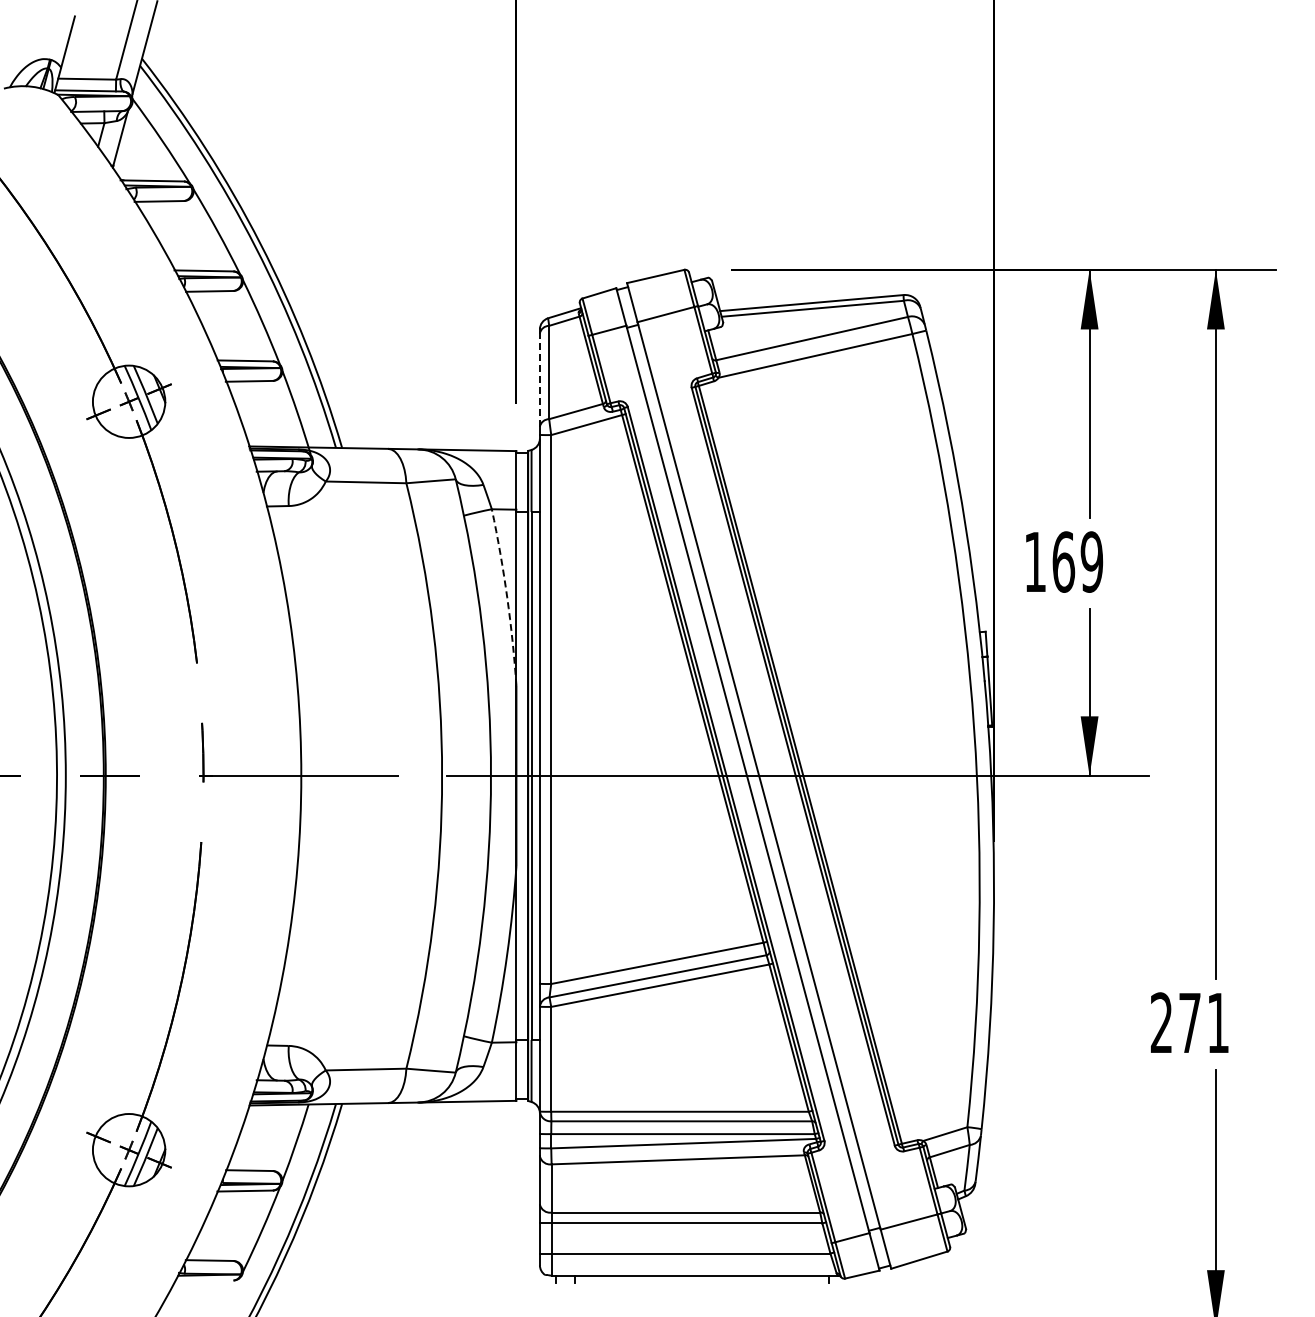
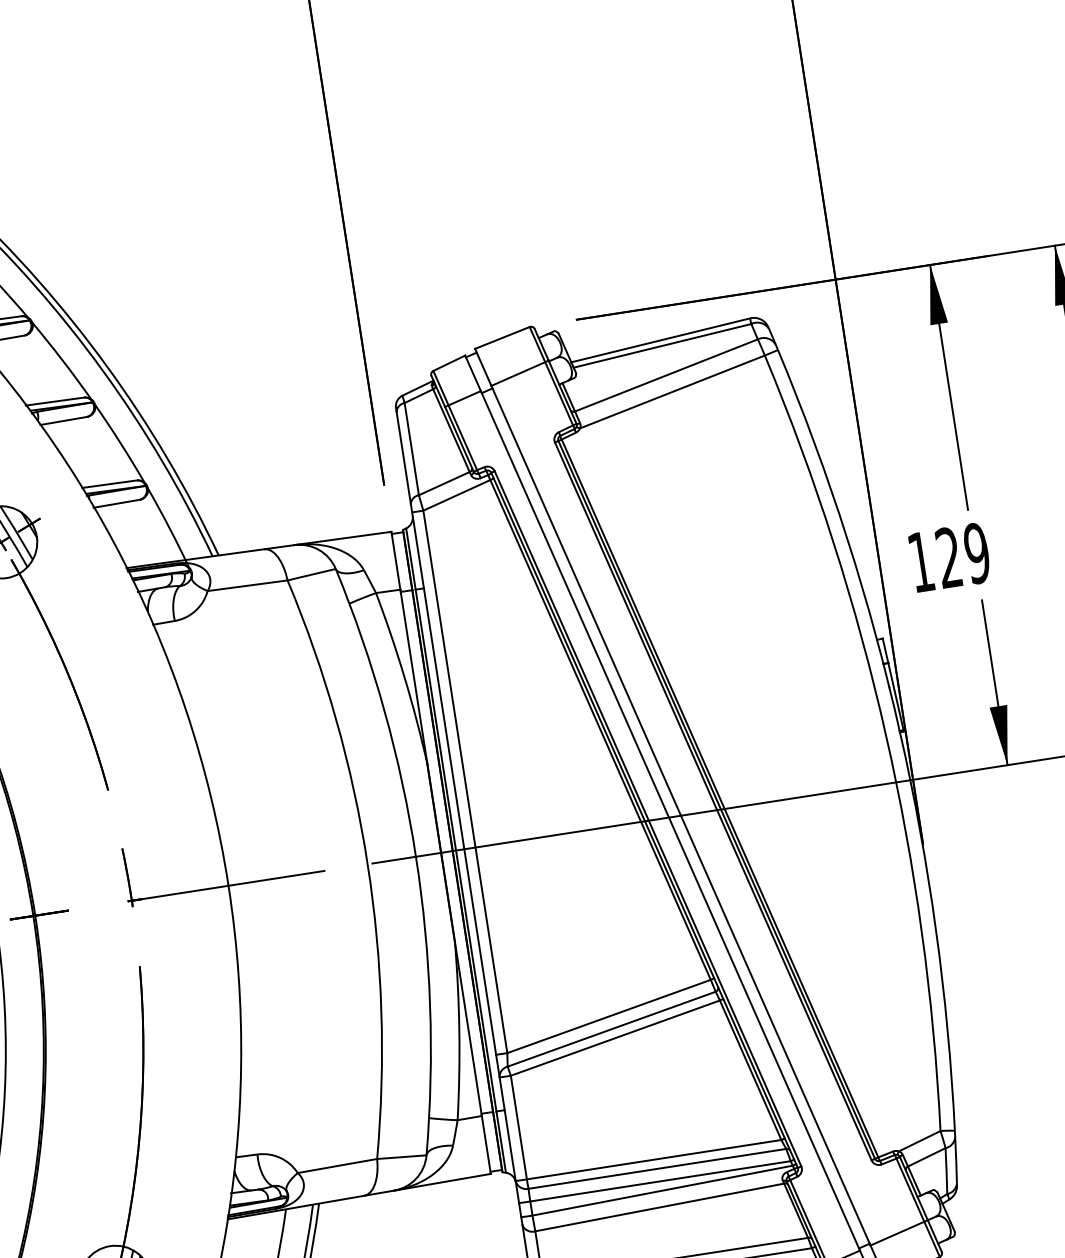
line: (539, 380) -> (403, 458), dashed -> solid
text: (1063, 561) -> (948, 557), 169 -> 129
arc: (507, 597) -> (404, 677), dashed -> solid

